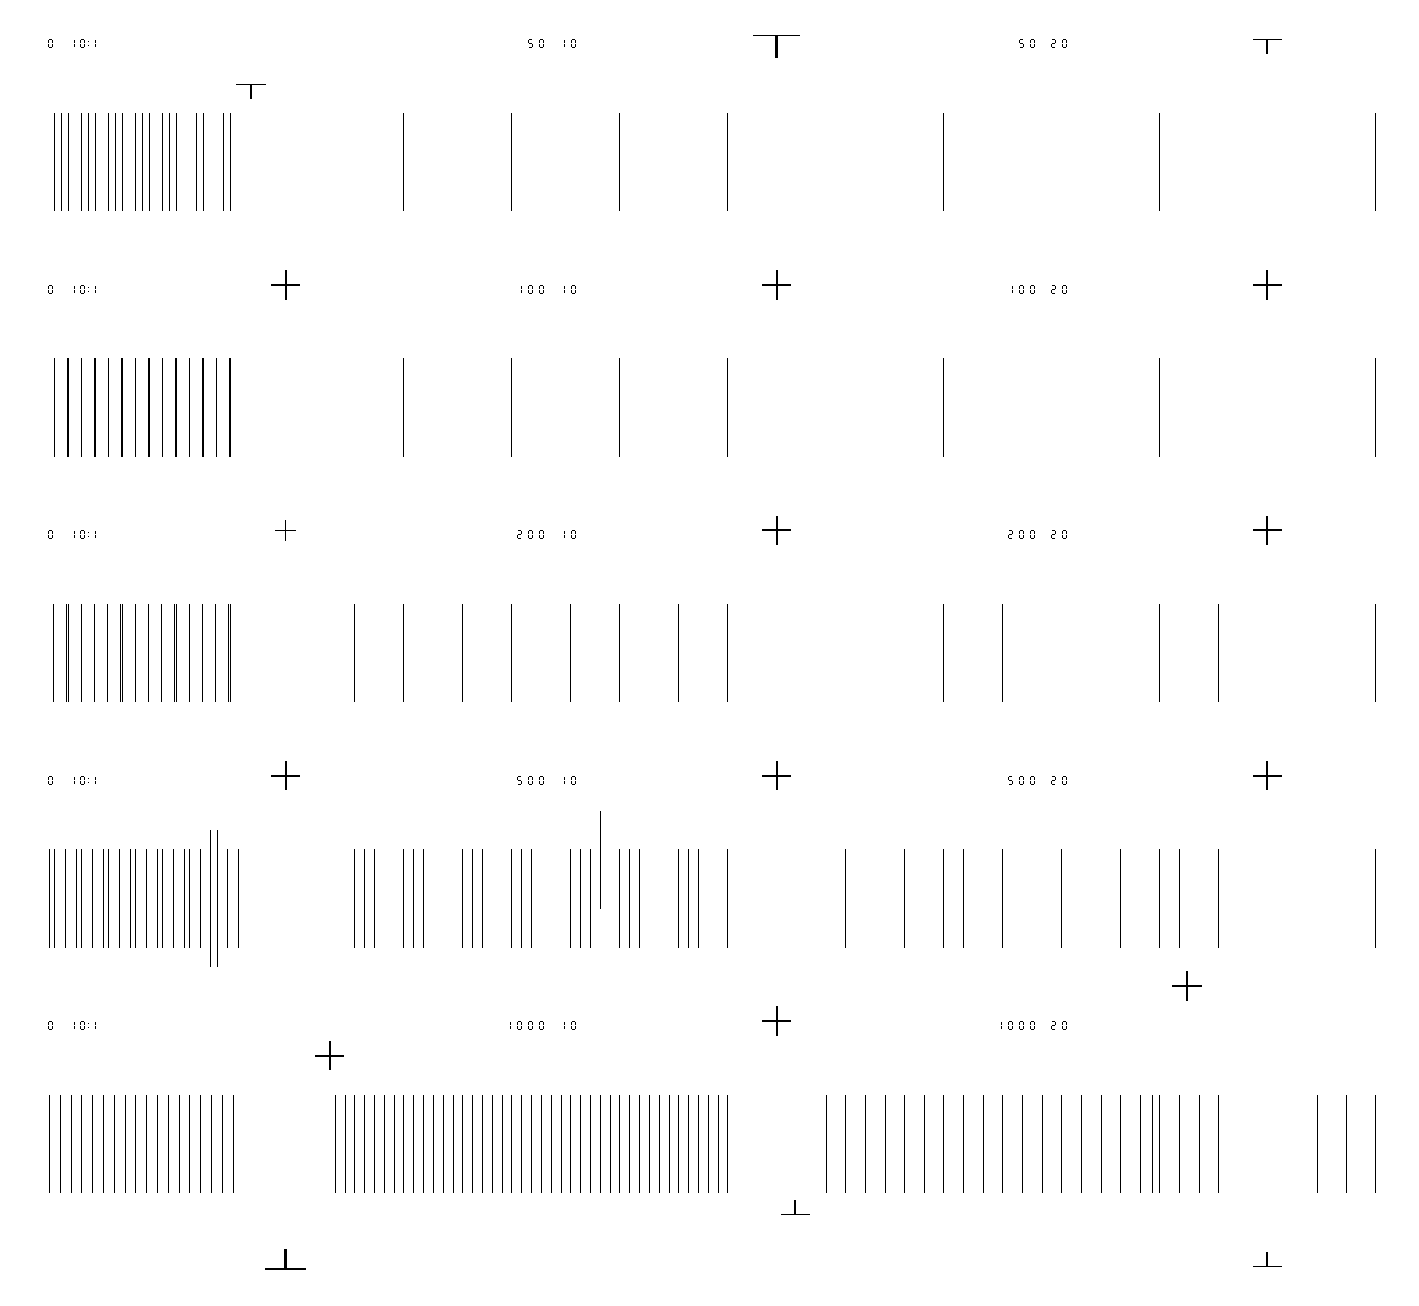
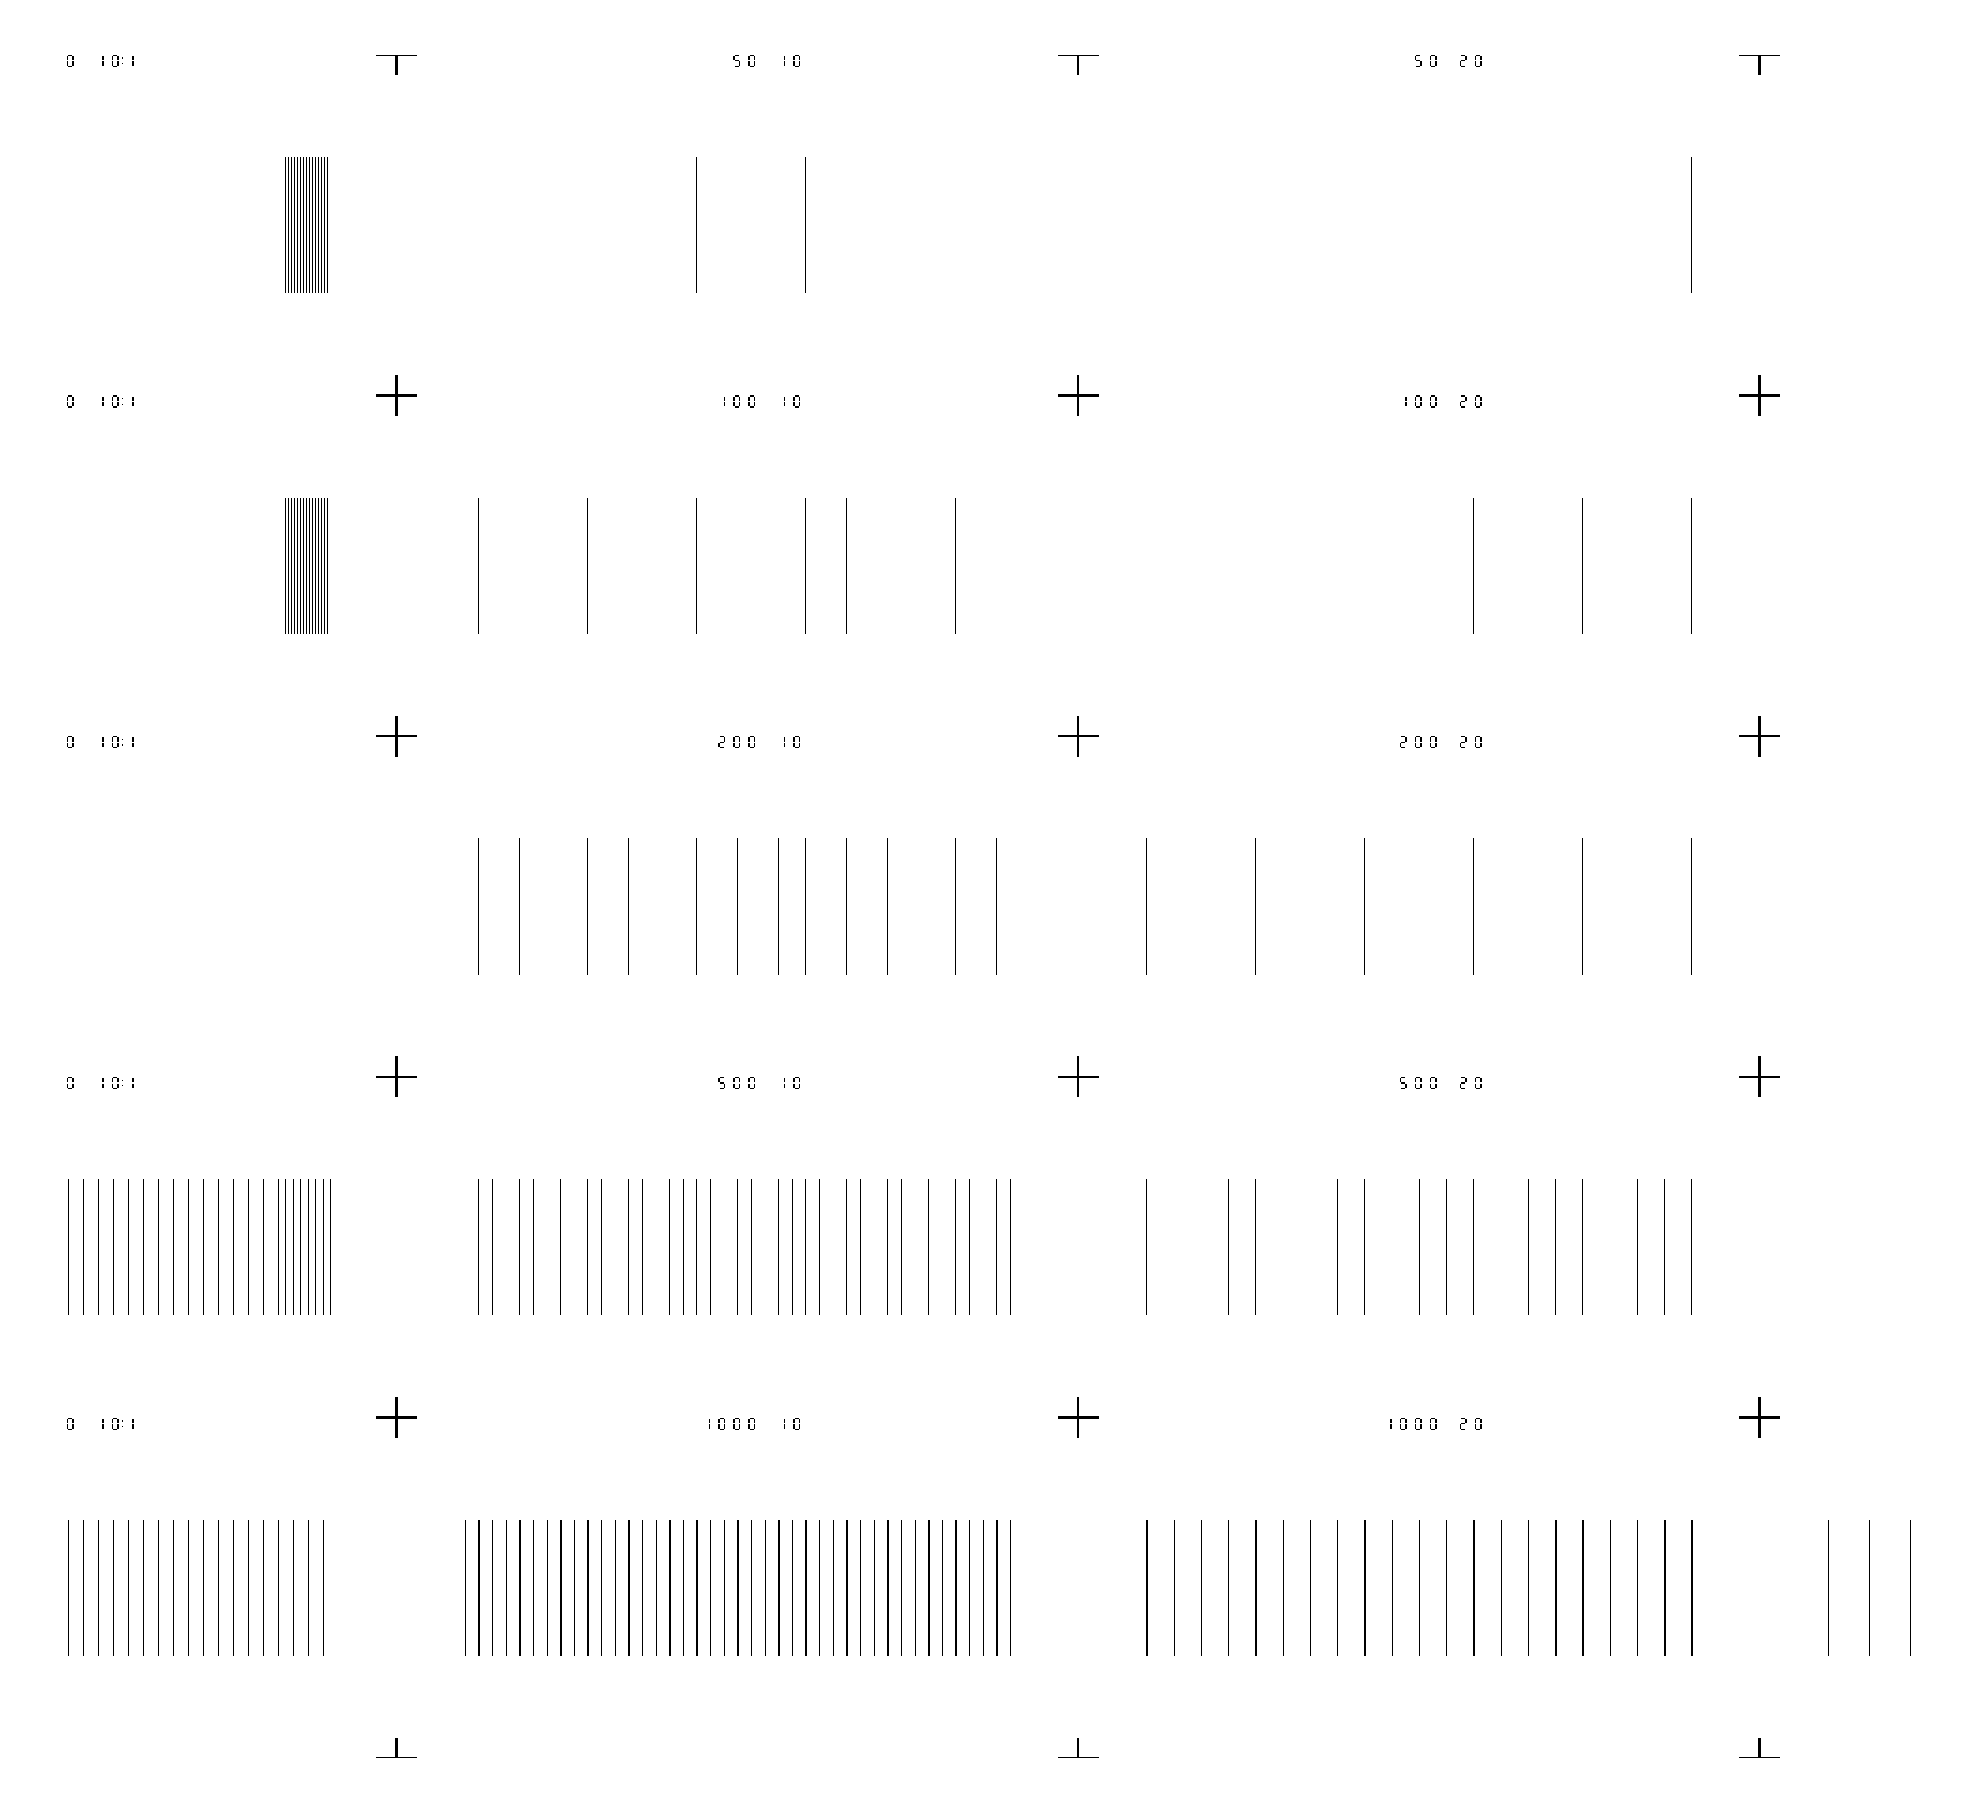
part: (776, 46) -> (1078, 64), size x0.62
part: (251, 91) -> (396, 64), moved
part: (285, 530) -> (396, 736), size x1.43
line: (600, 859) -> (833, 1193), removed
part: (213, 897) -> (296, 1246), size x0.71
part: (1186, 985) -> (1759, 1417), moved
part: (329, 1055) -> (396, 1417), moved
line: (1152, 1143) -> (1600, 1587), removed
part: (795, 1206) -> (1078, 1747), moved
part: (285, 1258) -> (396, 1747), size x0.71

